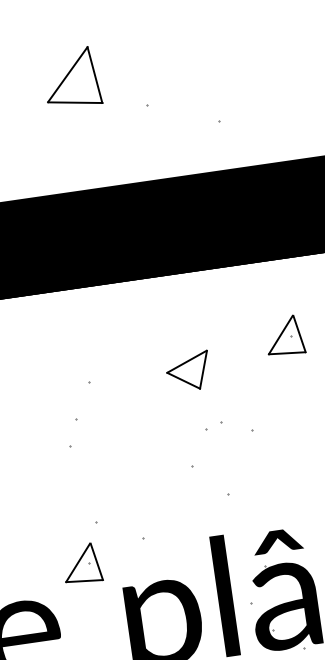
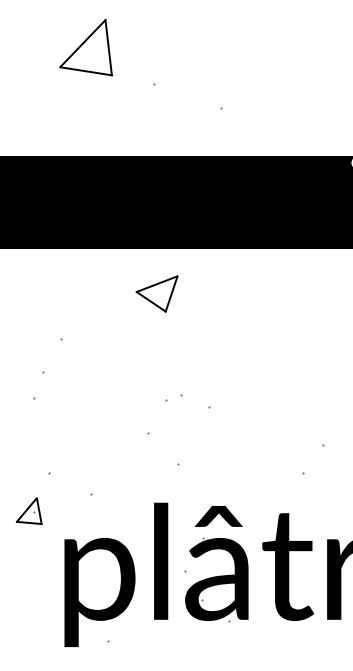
part: (284, 336) -> (253, 322), removed
part: (187, 371) -> (156, 293), moved
part: (81, 564) -> (28, 511), size x0.7

